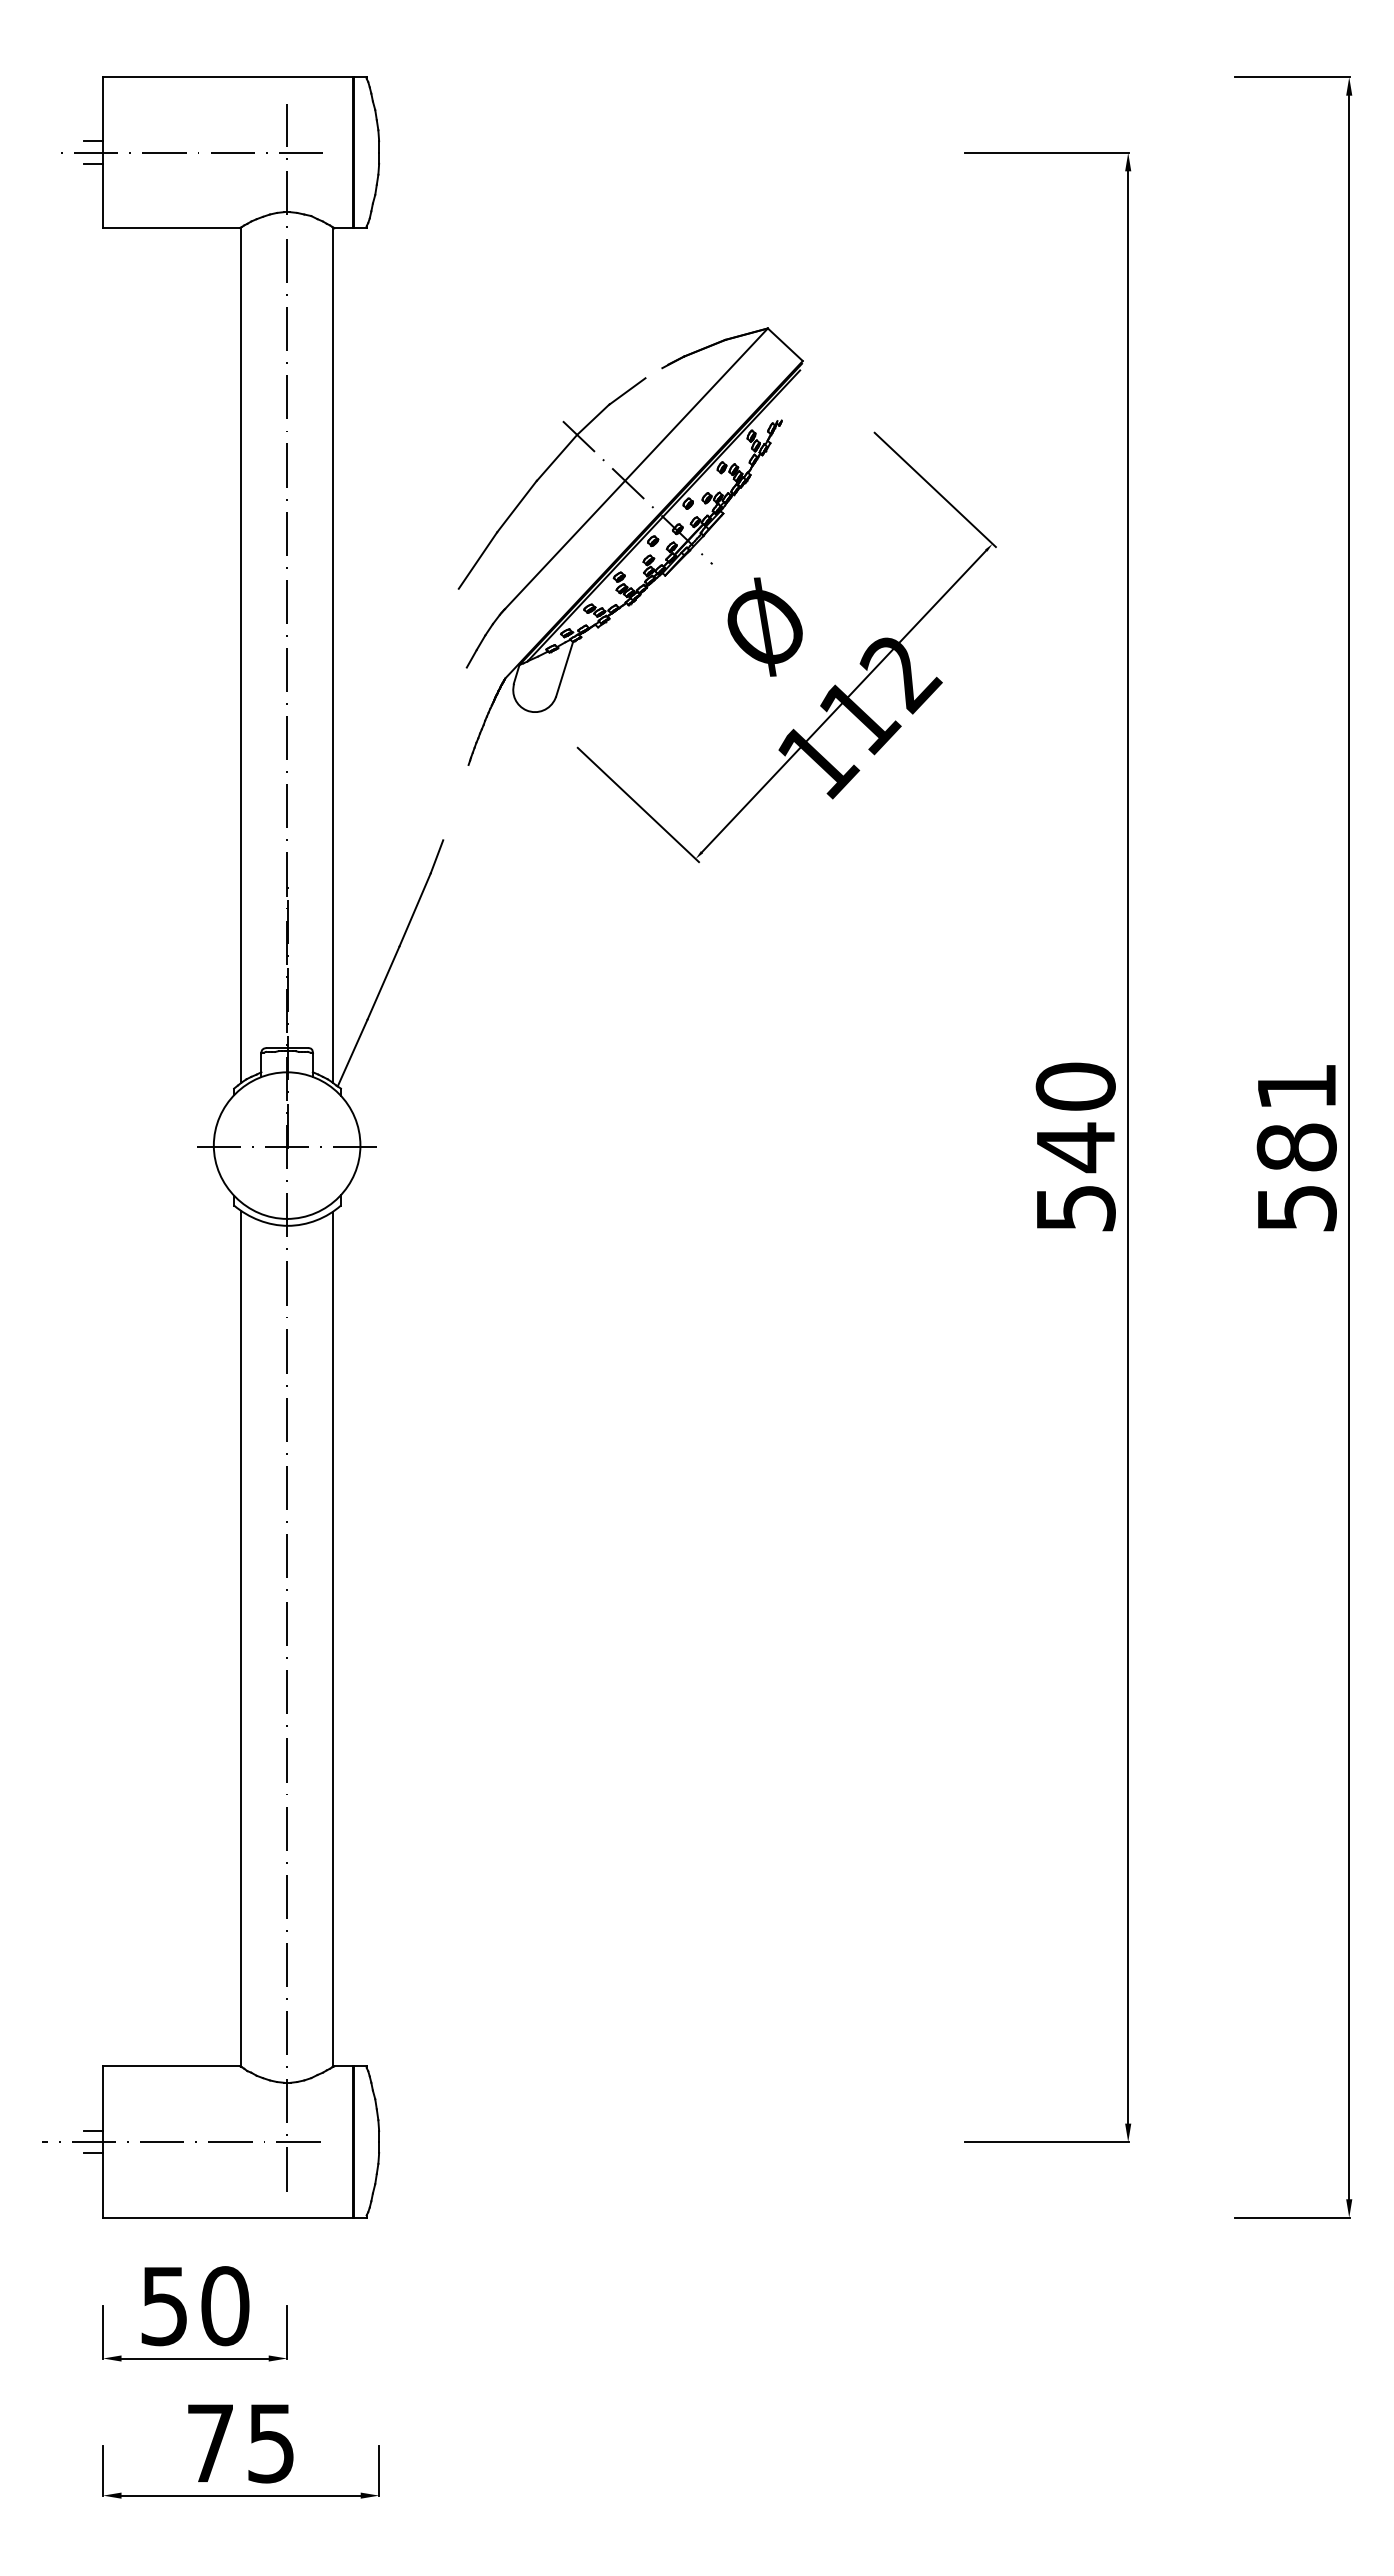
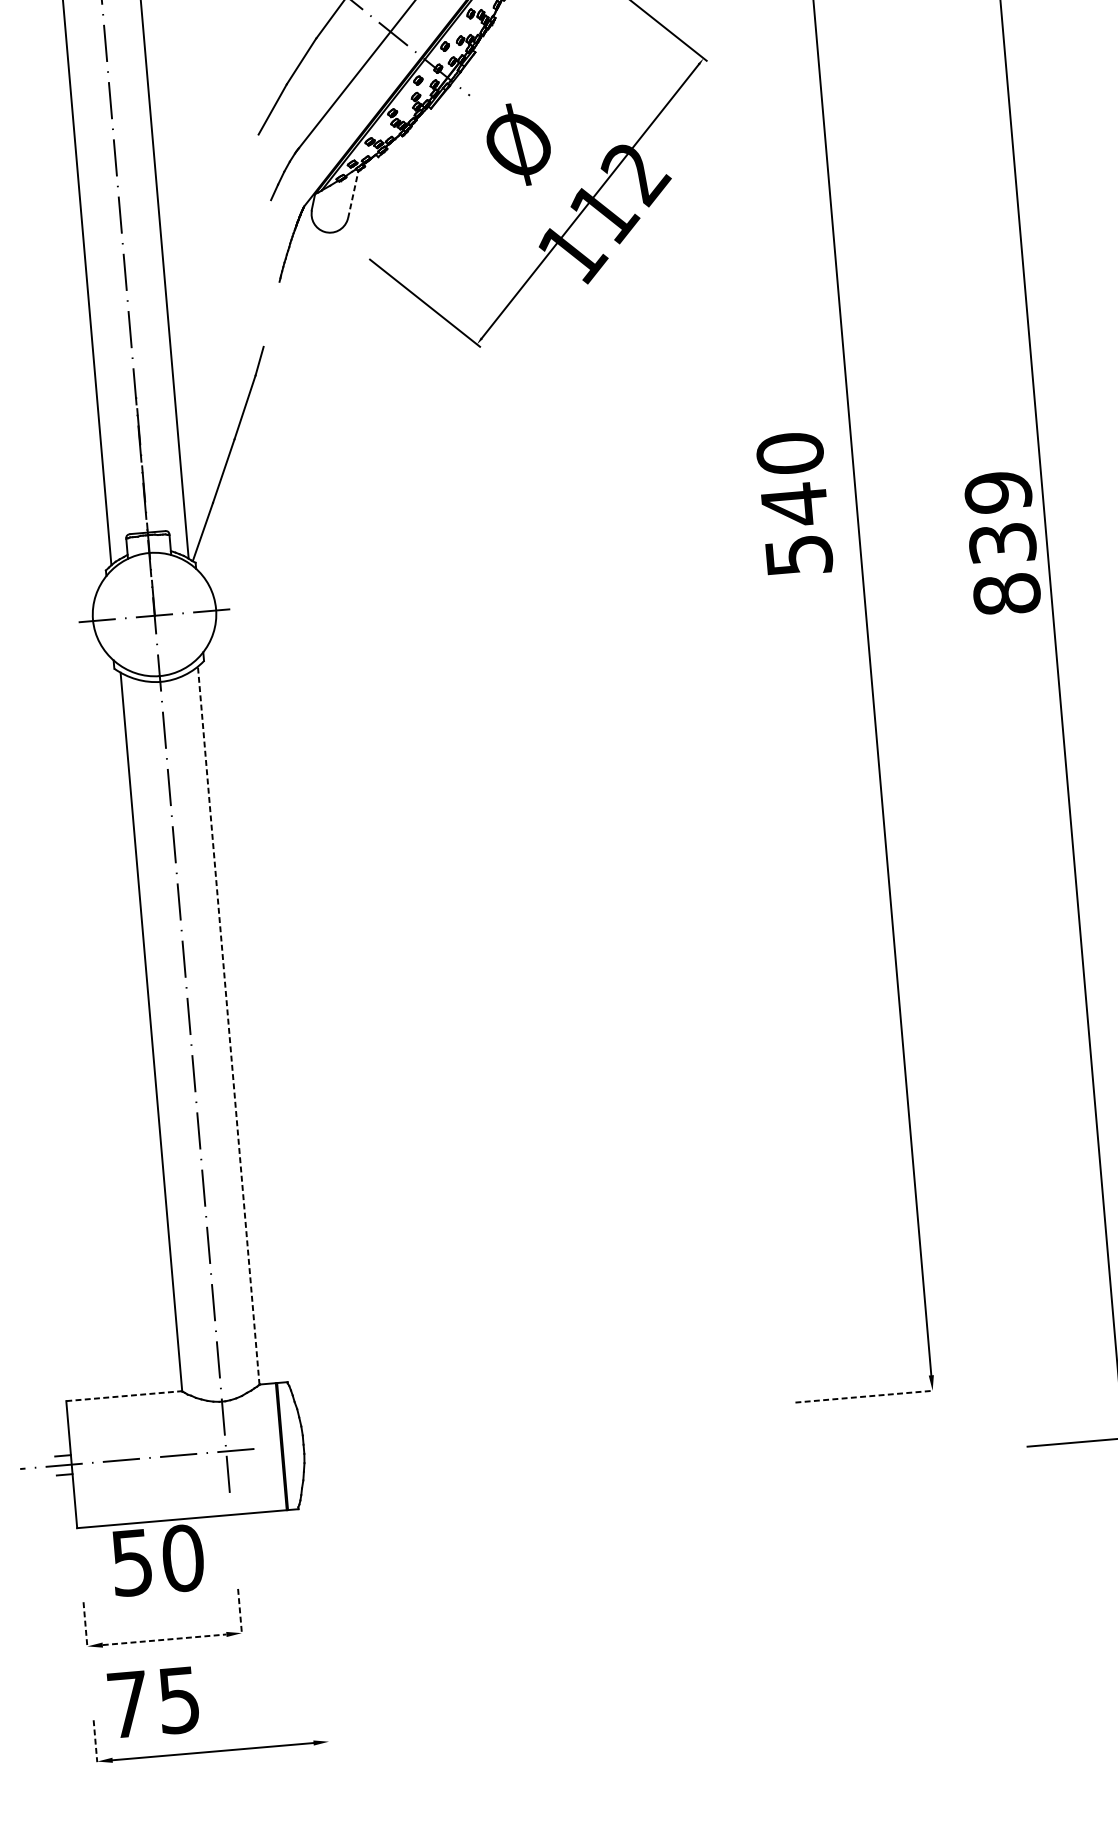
line: (564, 669) -> (353, 194), solid -> dashed
text: (1075, 1146) -> (794, 503), moved
text: (1296, 1147) -> (1002, 543), 581 -> 839
line: (333, 1639) -> (229, 1025), solid -> dashed
line: (171, 2066) -> (123, 1396), solid -> dashed
line: (1047, 2142) -> (864, 1397), solid -> dashed
text: (195, 2306) -> (158, 1560), moved
line: (103, 2332) -> (85, 1624), solid -> dashed
line: (287, 2332) -> (240, 1611), solid -> dashed
line: (195, 2358) -> (164, 1639), solid -> dashed
text: (240, 2443) -> (153, 1702), moved
line: (103, 2471) -> (95, 1741), solid -> dashed
line: (379, 2471) -> (327, 1721), removed

